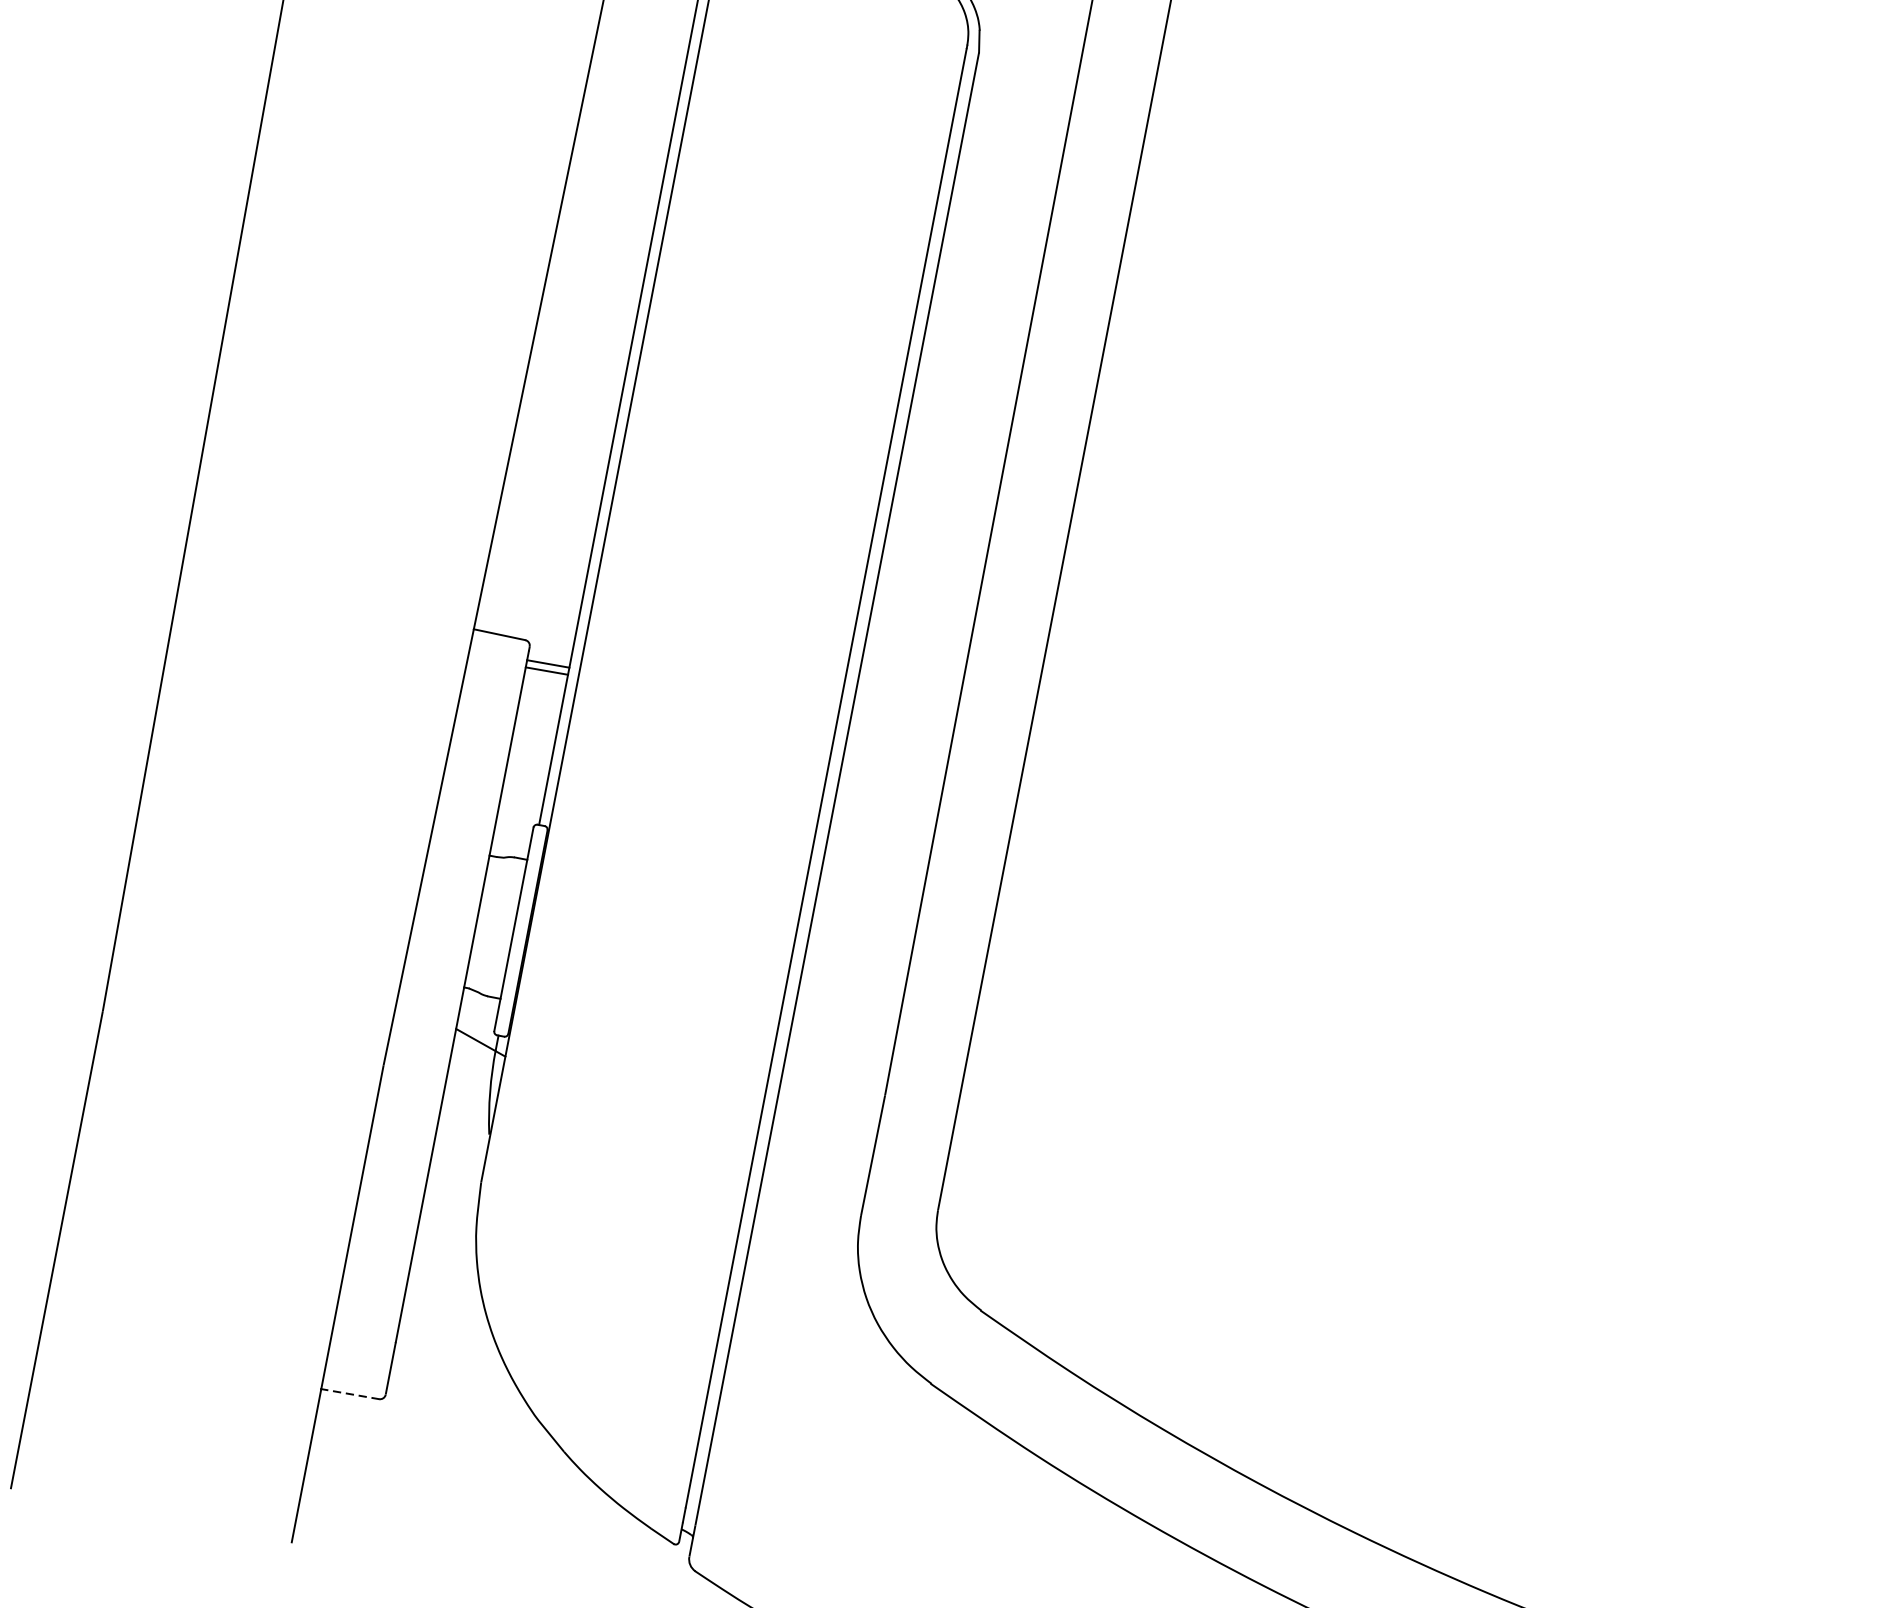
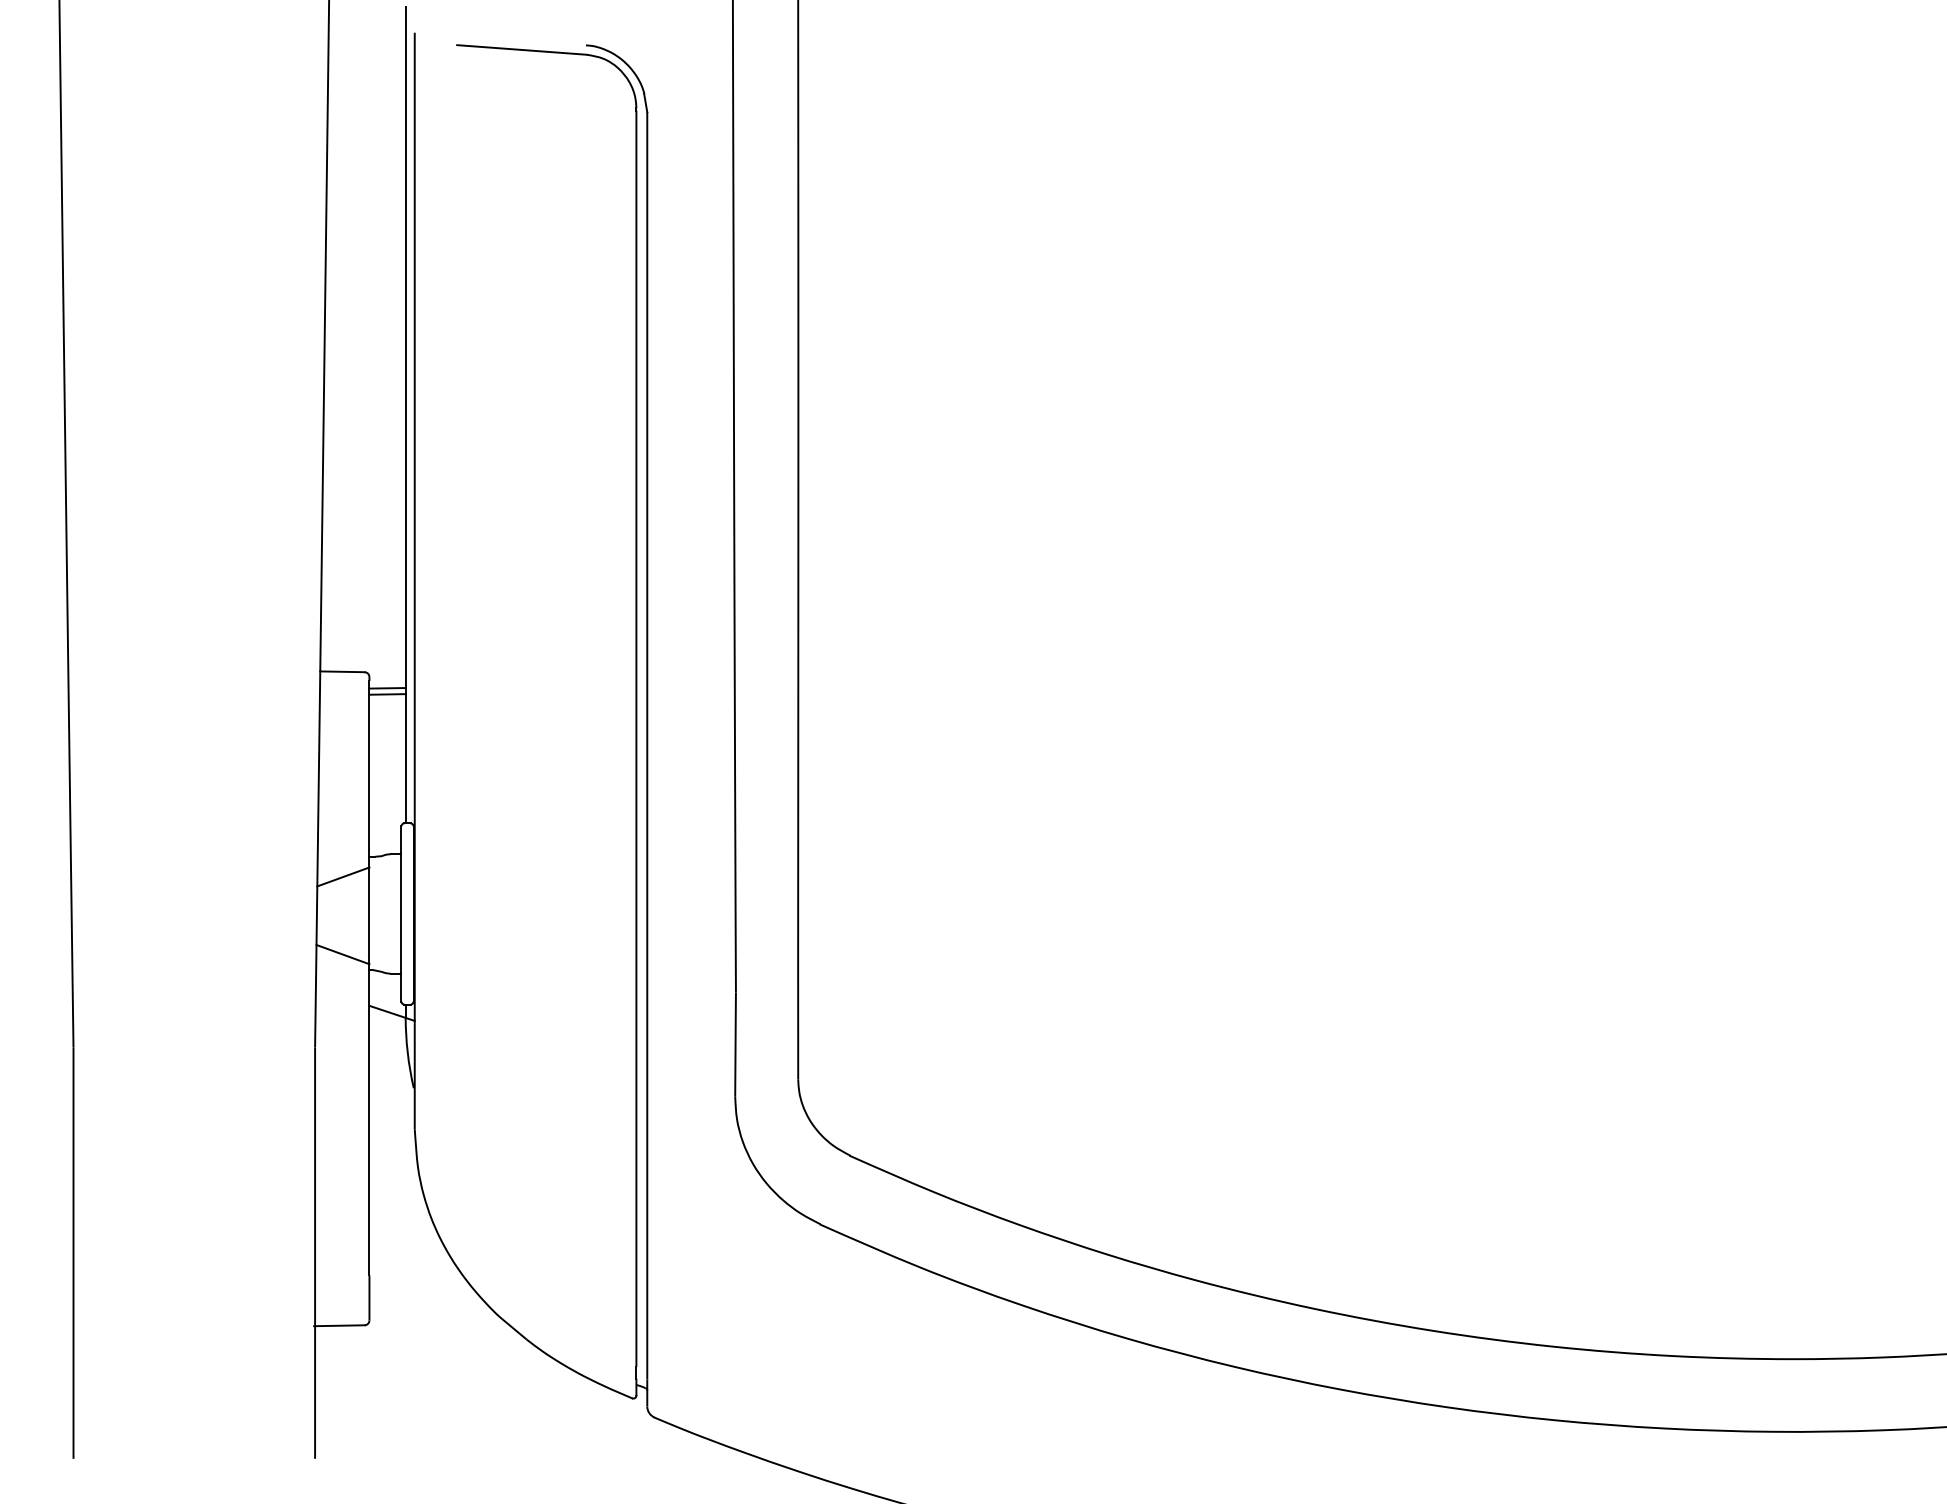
line: (454, 872) -> (343, 876), added
line: (436, 963) -> (342, 954), added
line: (350, 1394) -> (340, 1325), dashed -> solid

